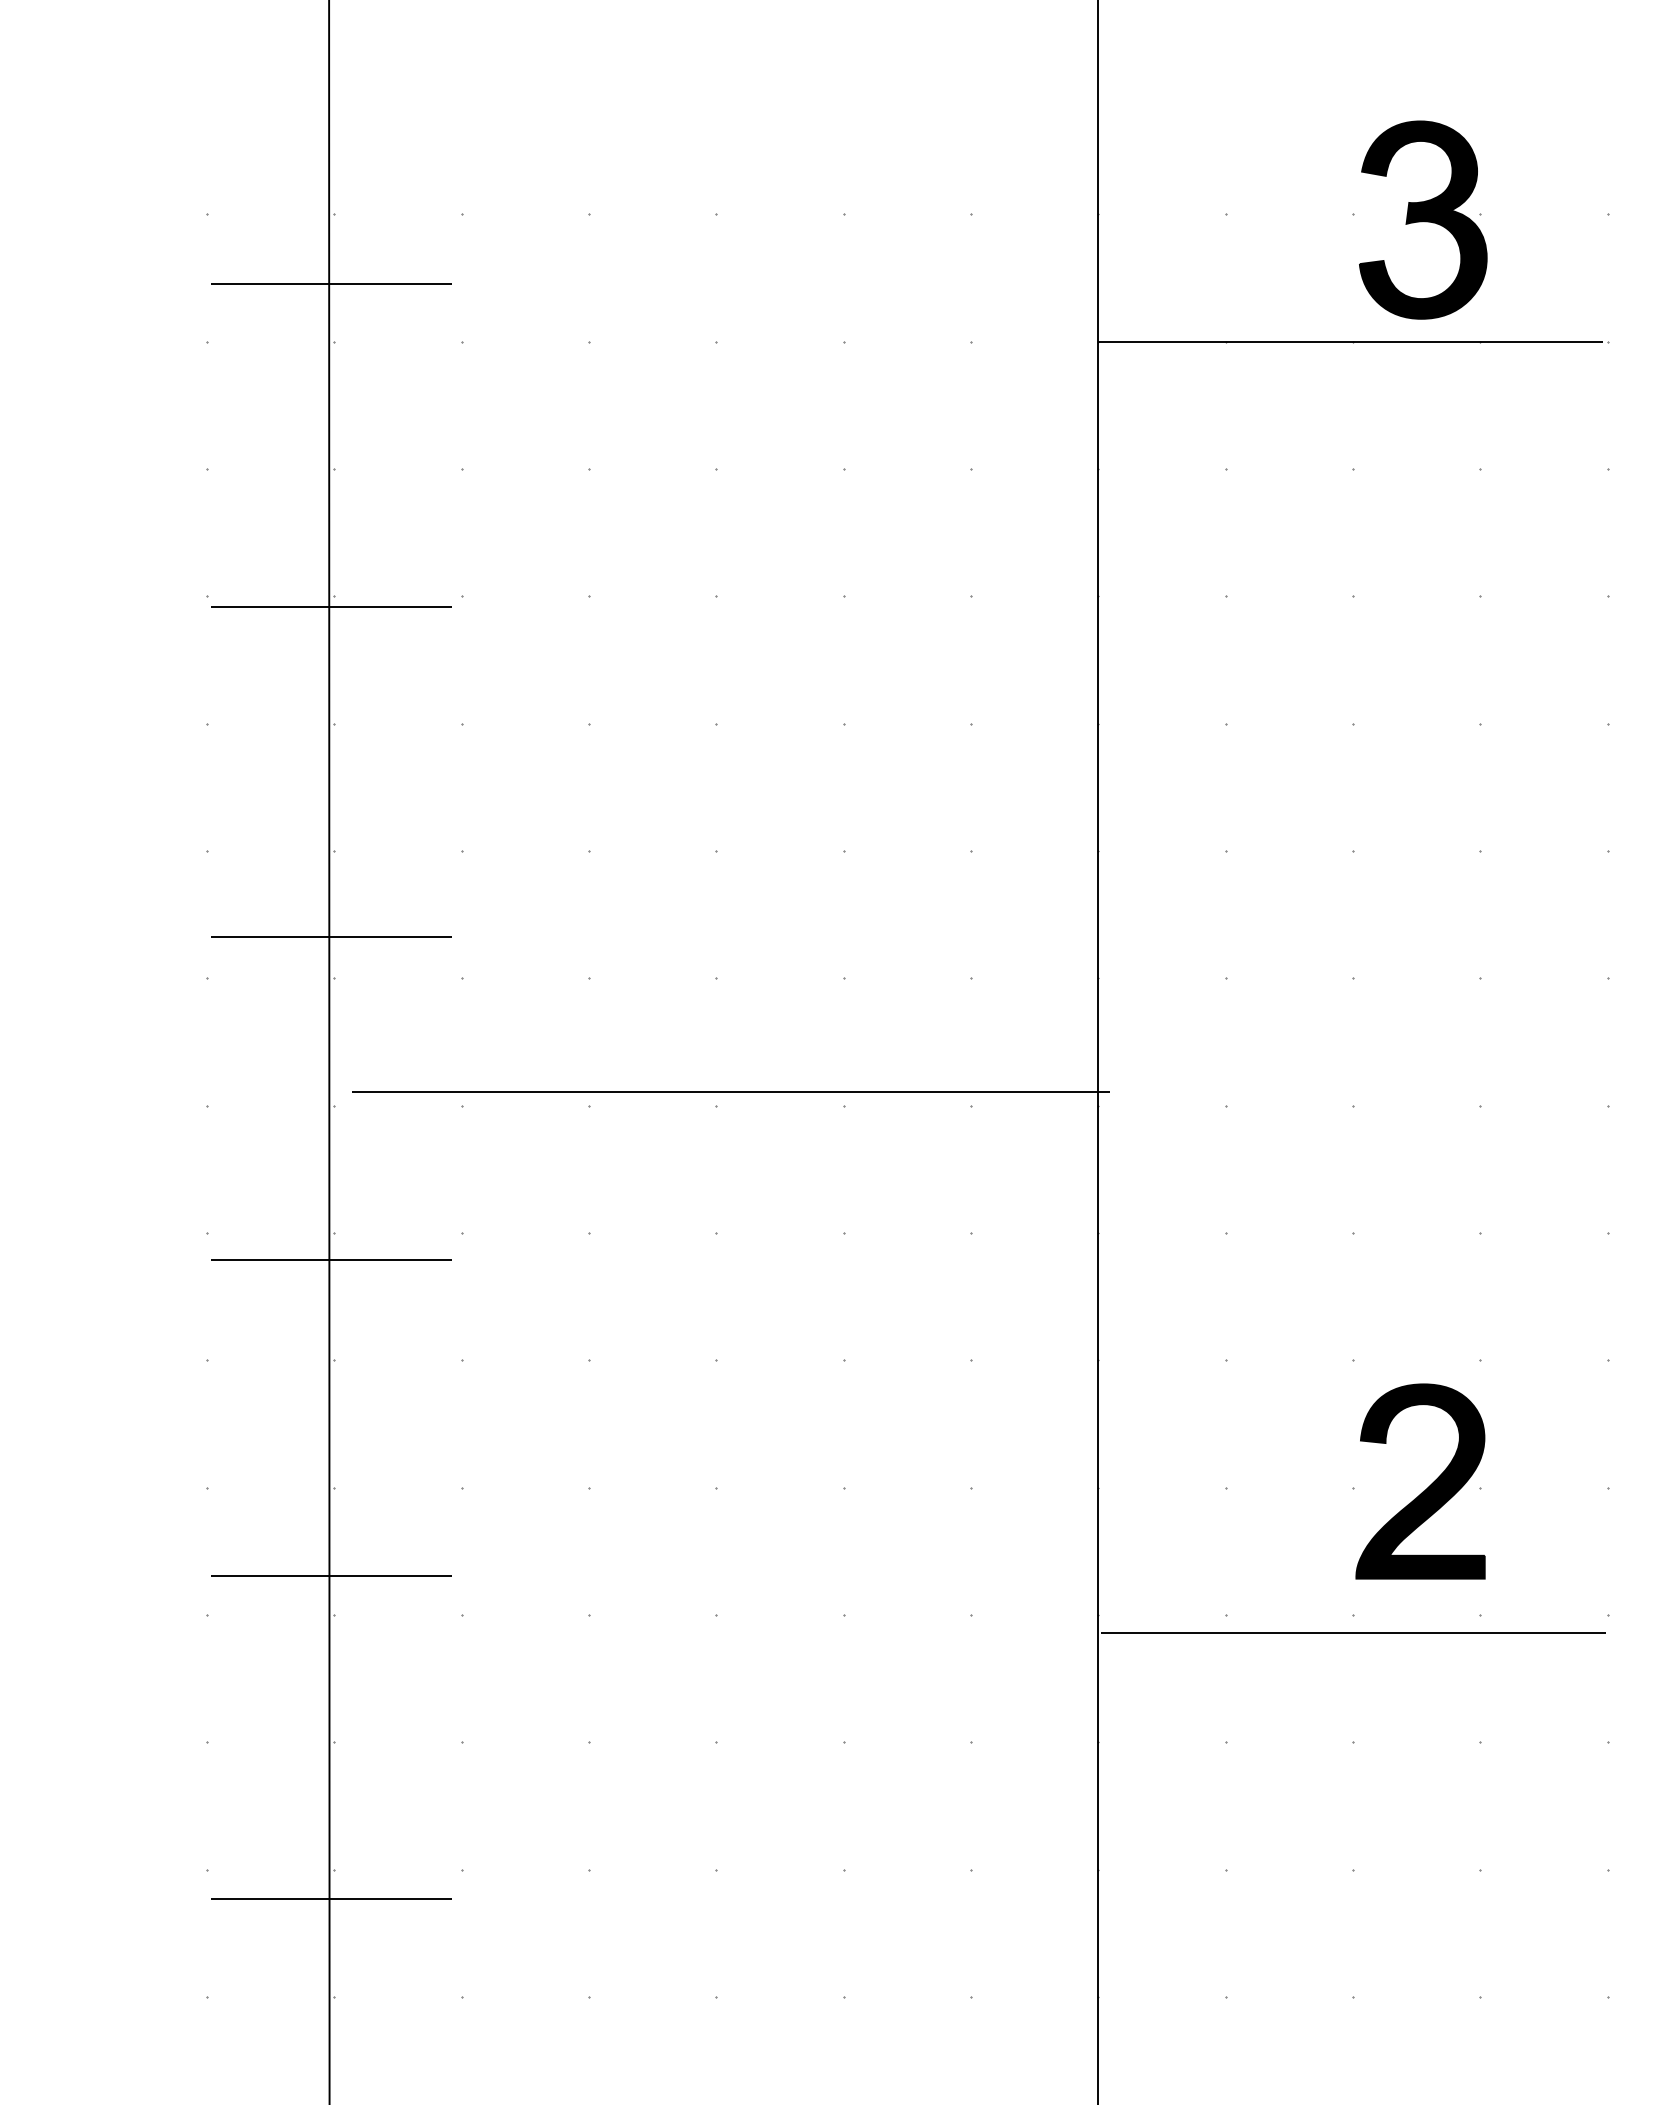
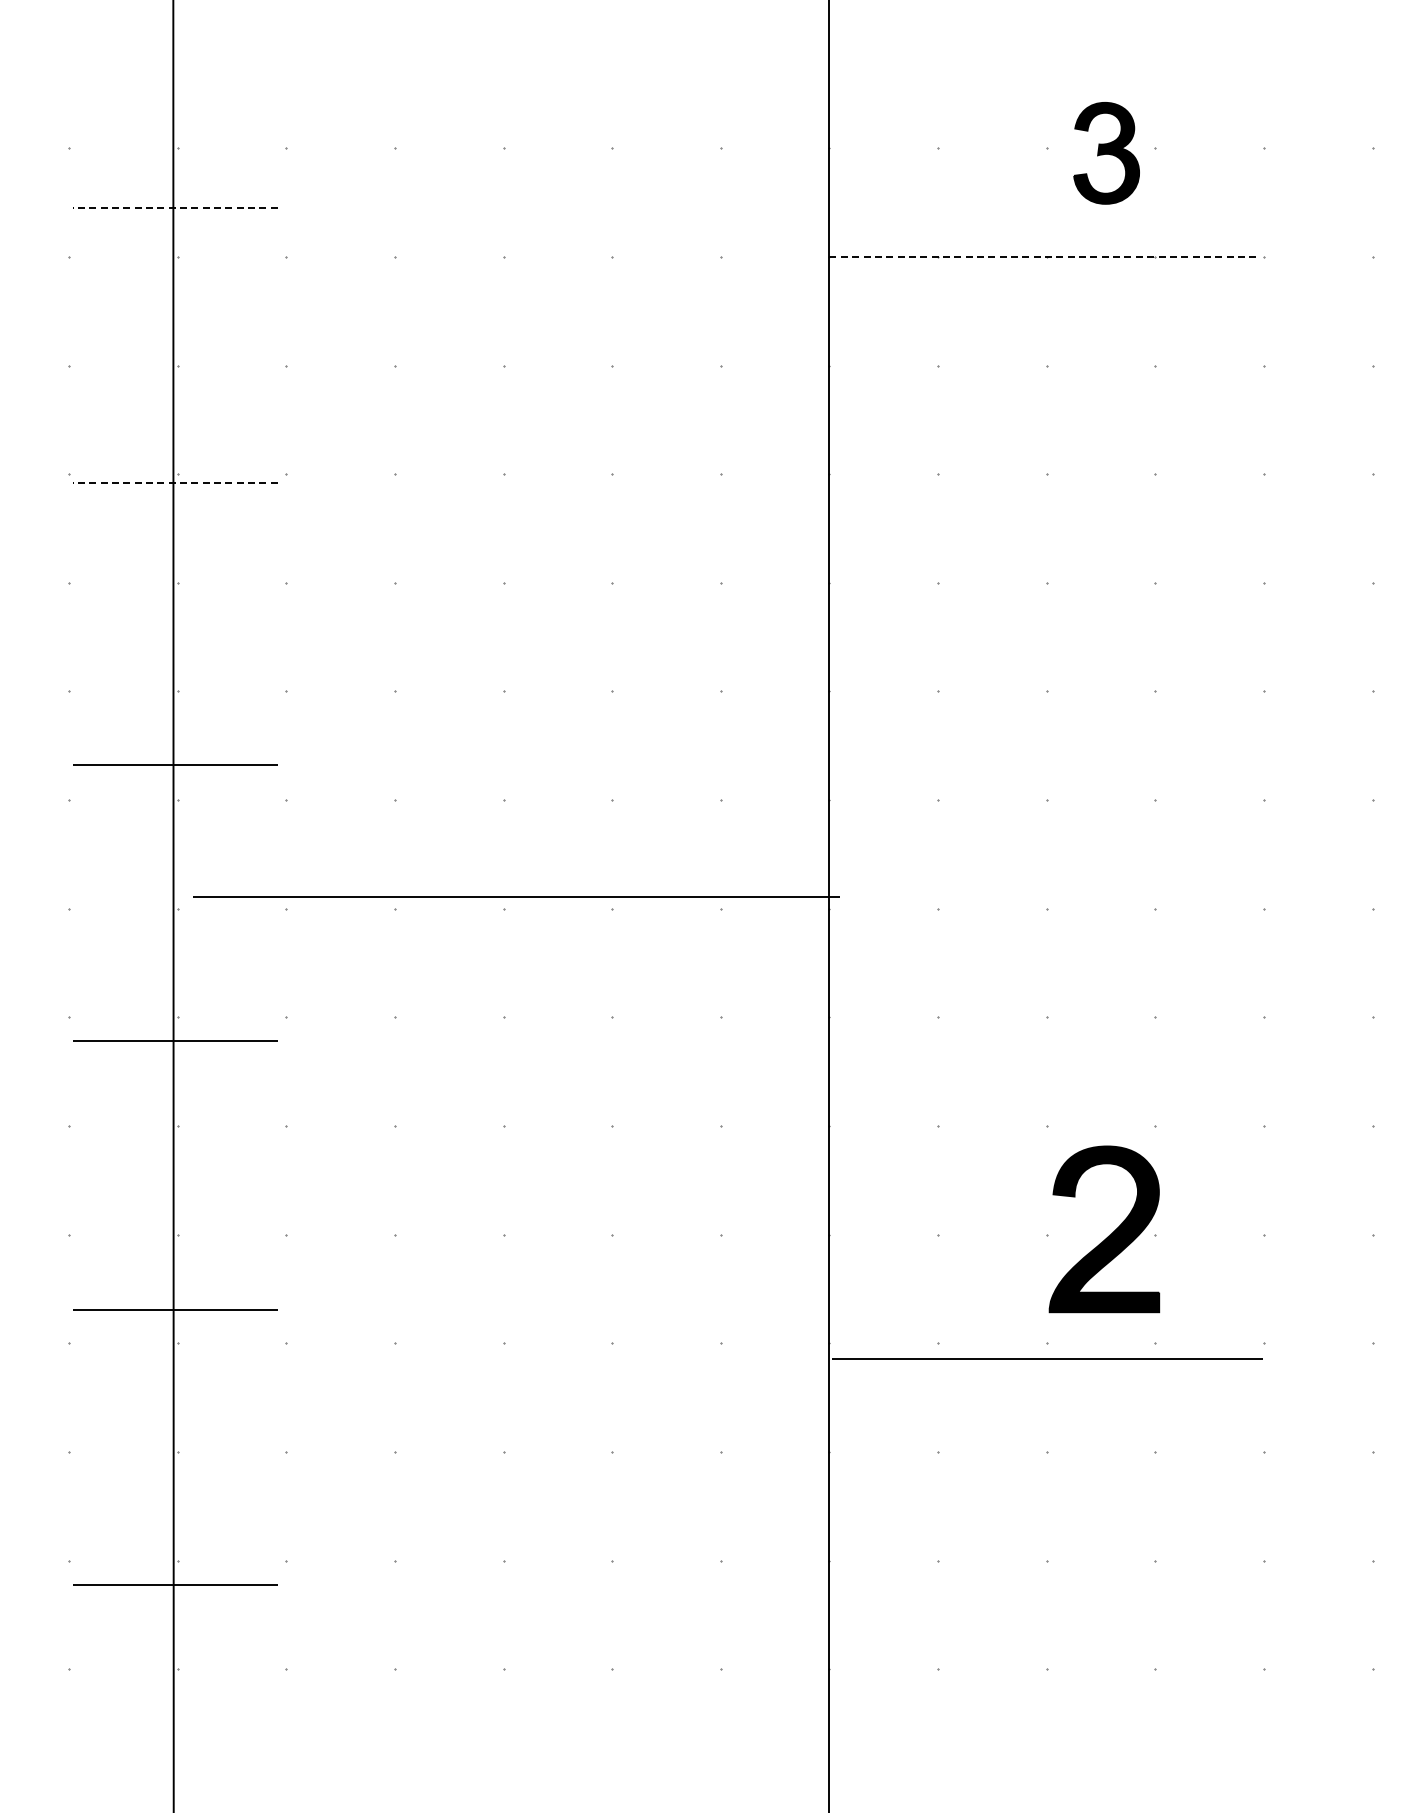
part: (1422, 220) -> (1106, 153), size x0.6
line: (331, 283) -> (175, 207), solid -> dashed
line: (1351, 341) -> (1045, 256), solid -> dashed
line: (331, 607) -> (175, 483), solid -> dashed

